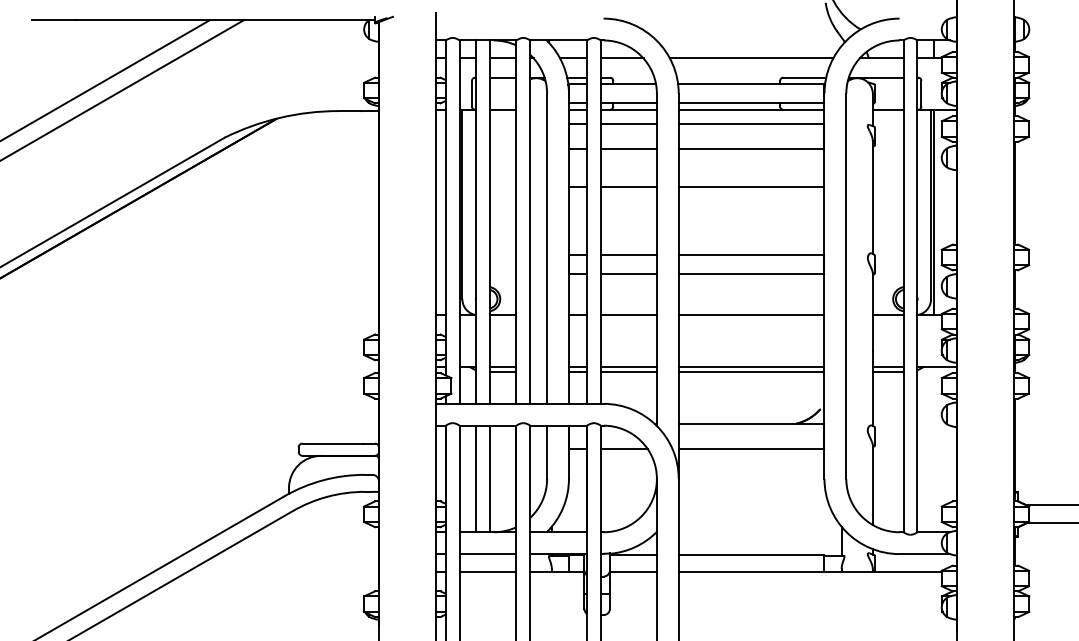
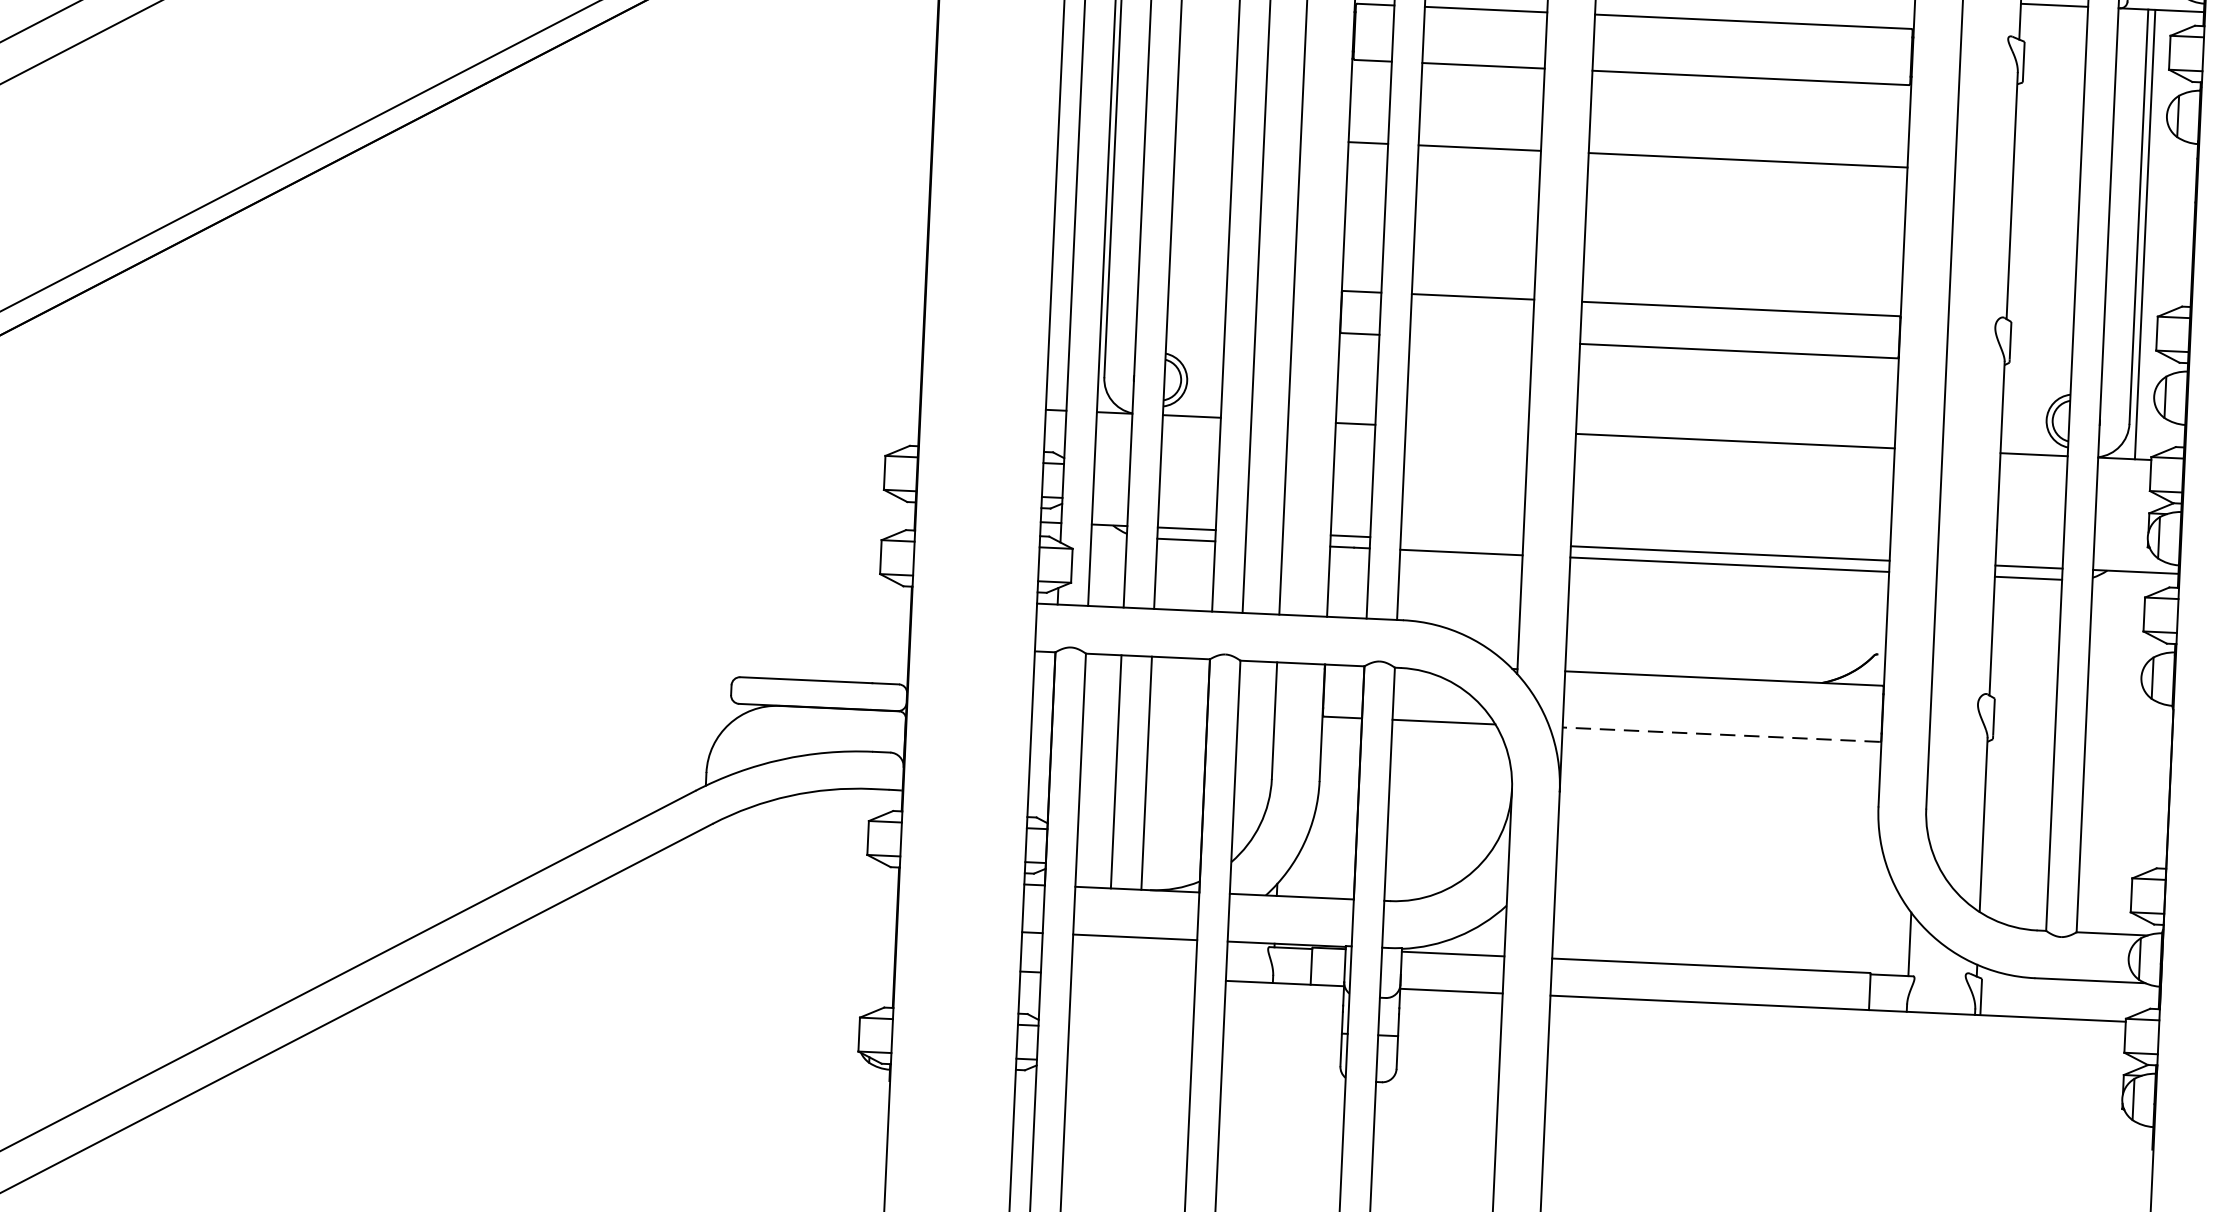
line: (628, 274) -> (1470, 339), removed
line: (628, 315) -> (1466, 429), removed
line: (628, 366) -> (1461, 540), removed
line: (750, 449) -> (1719, 734), solid -> dashed
line: (487, 572) -> (1132, 977), removed

